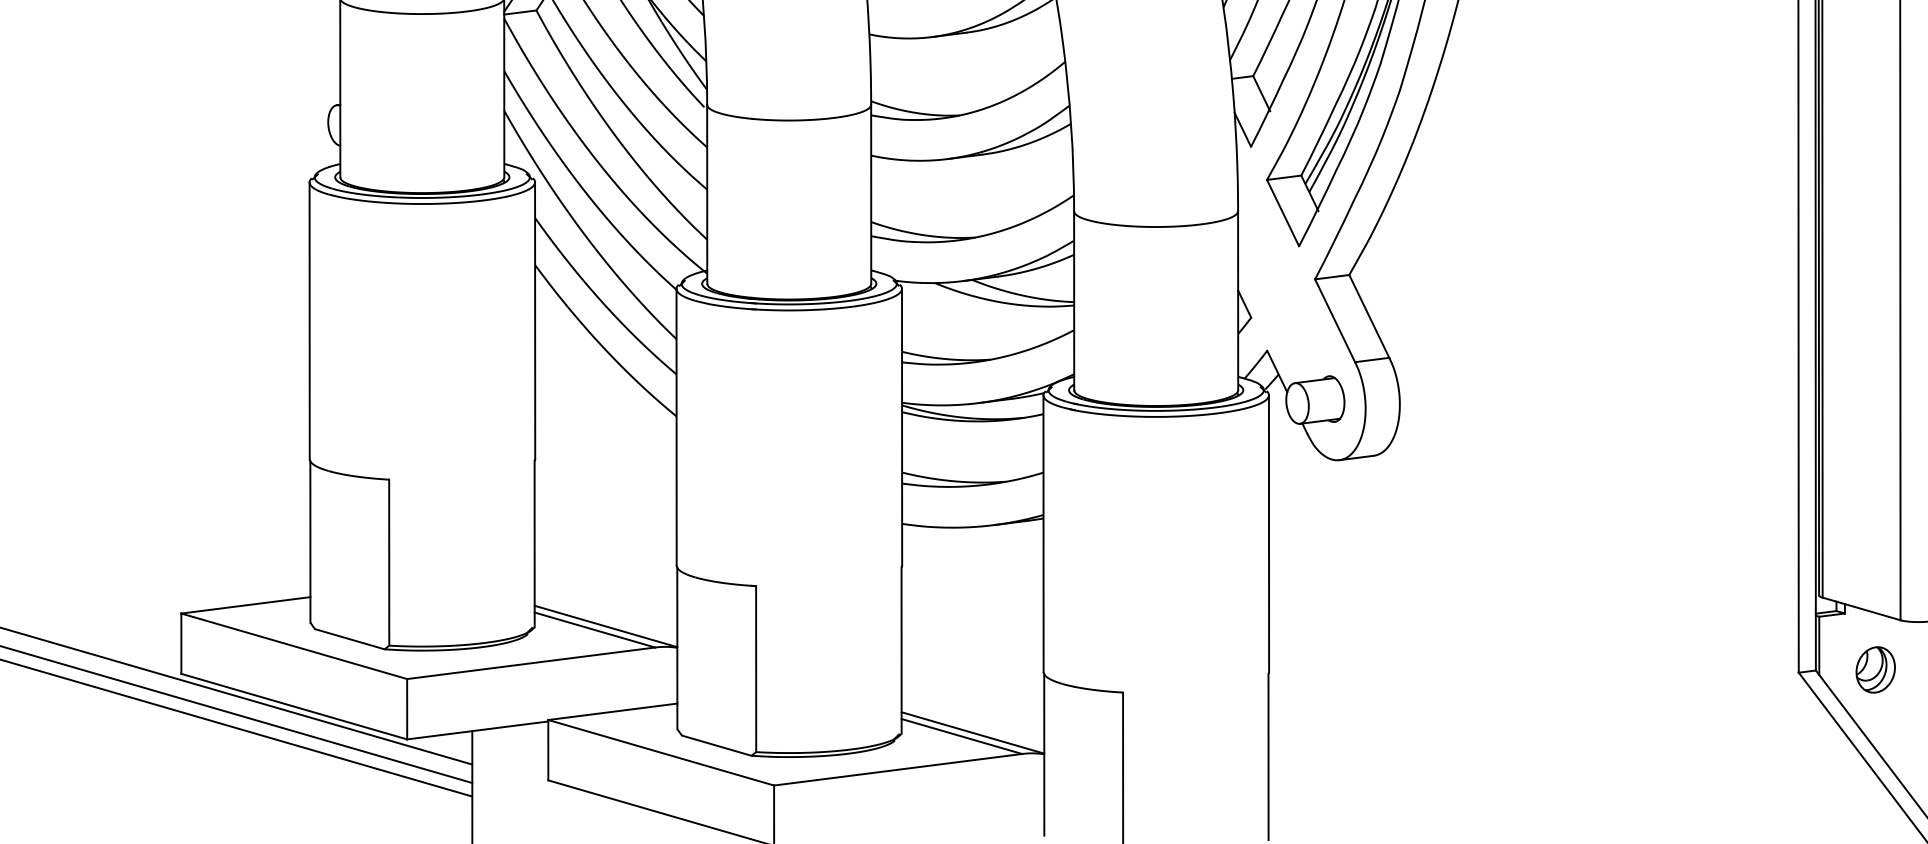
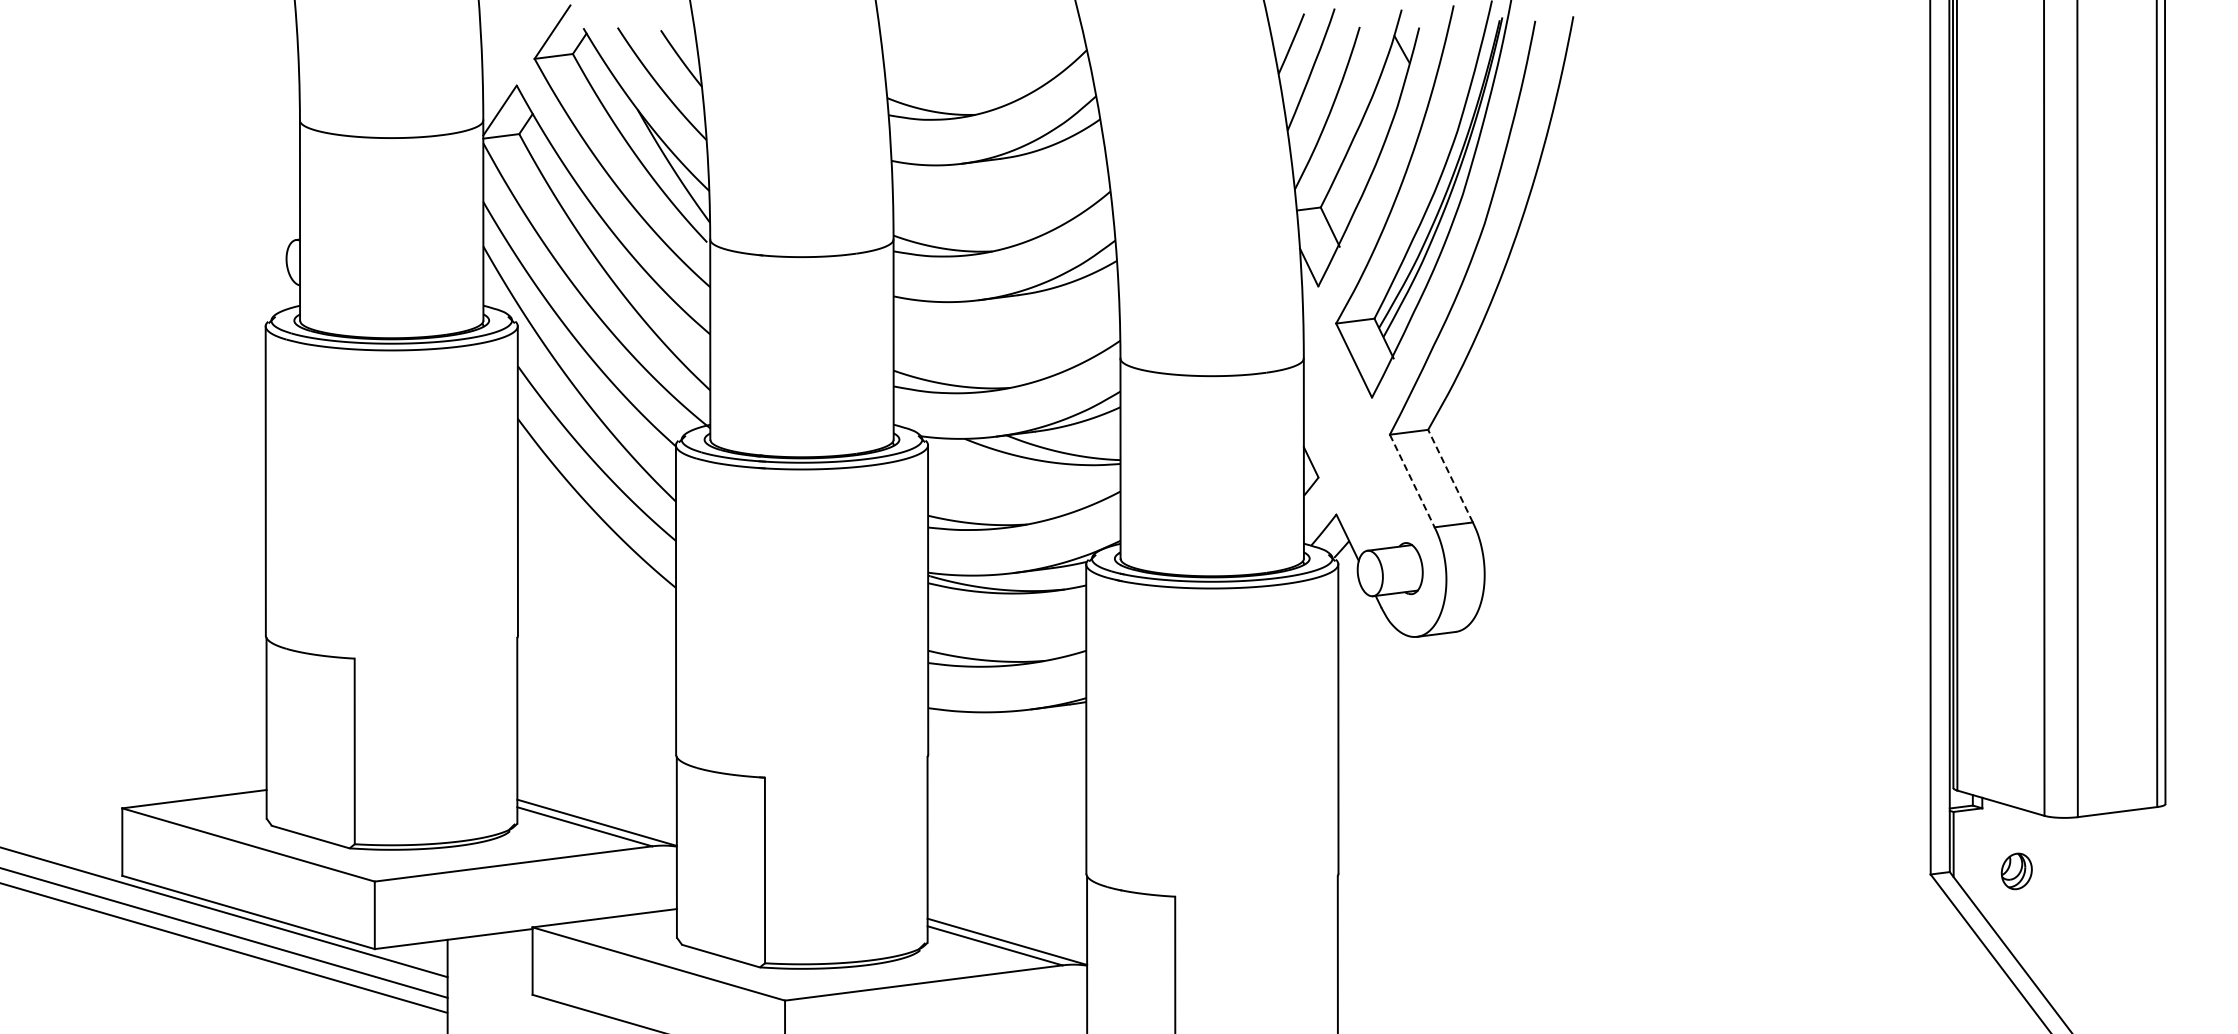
line: (1369, 315) -> (1450, 475), solid -> dashed
line: (1335, 321) -> (1412, 481), solid -> dashed
part: (1875, 670) -> (2016, 871), size x0.7

